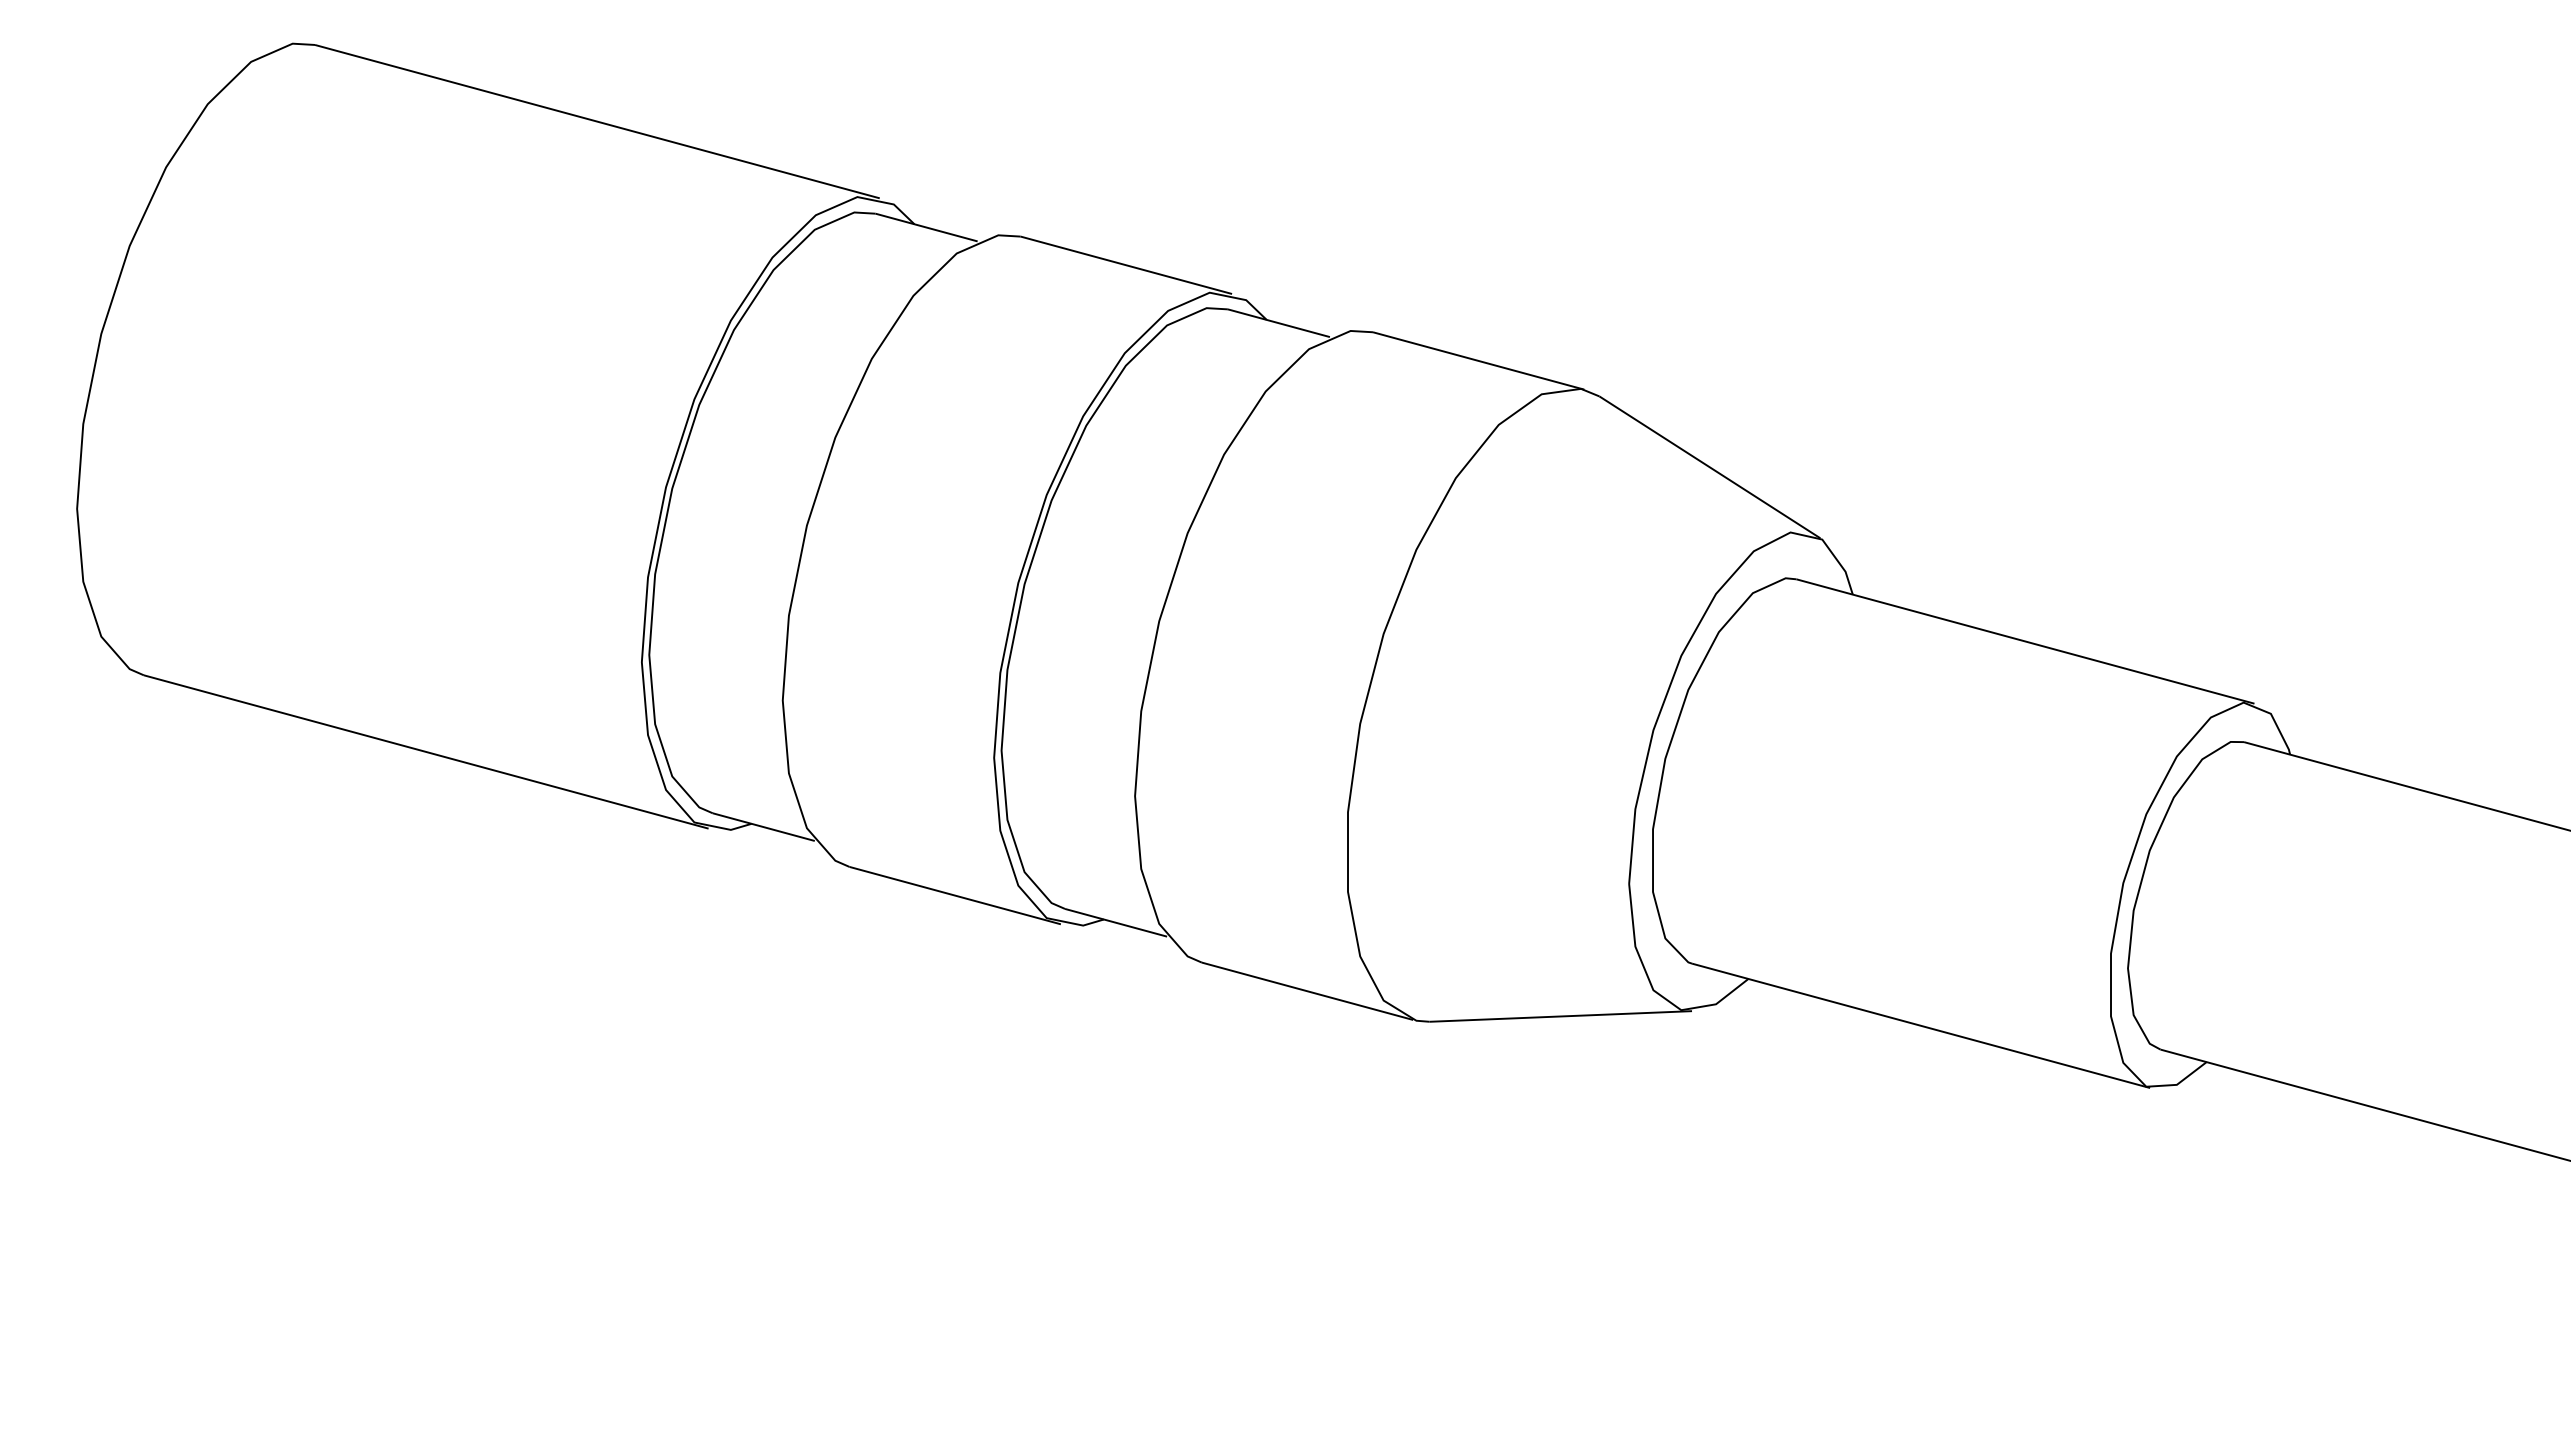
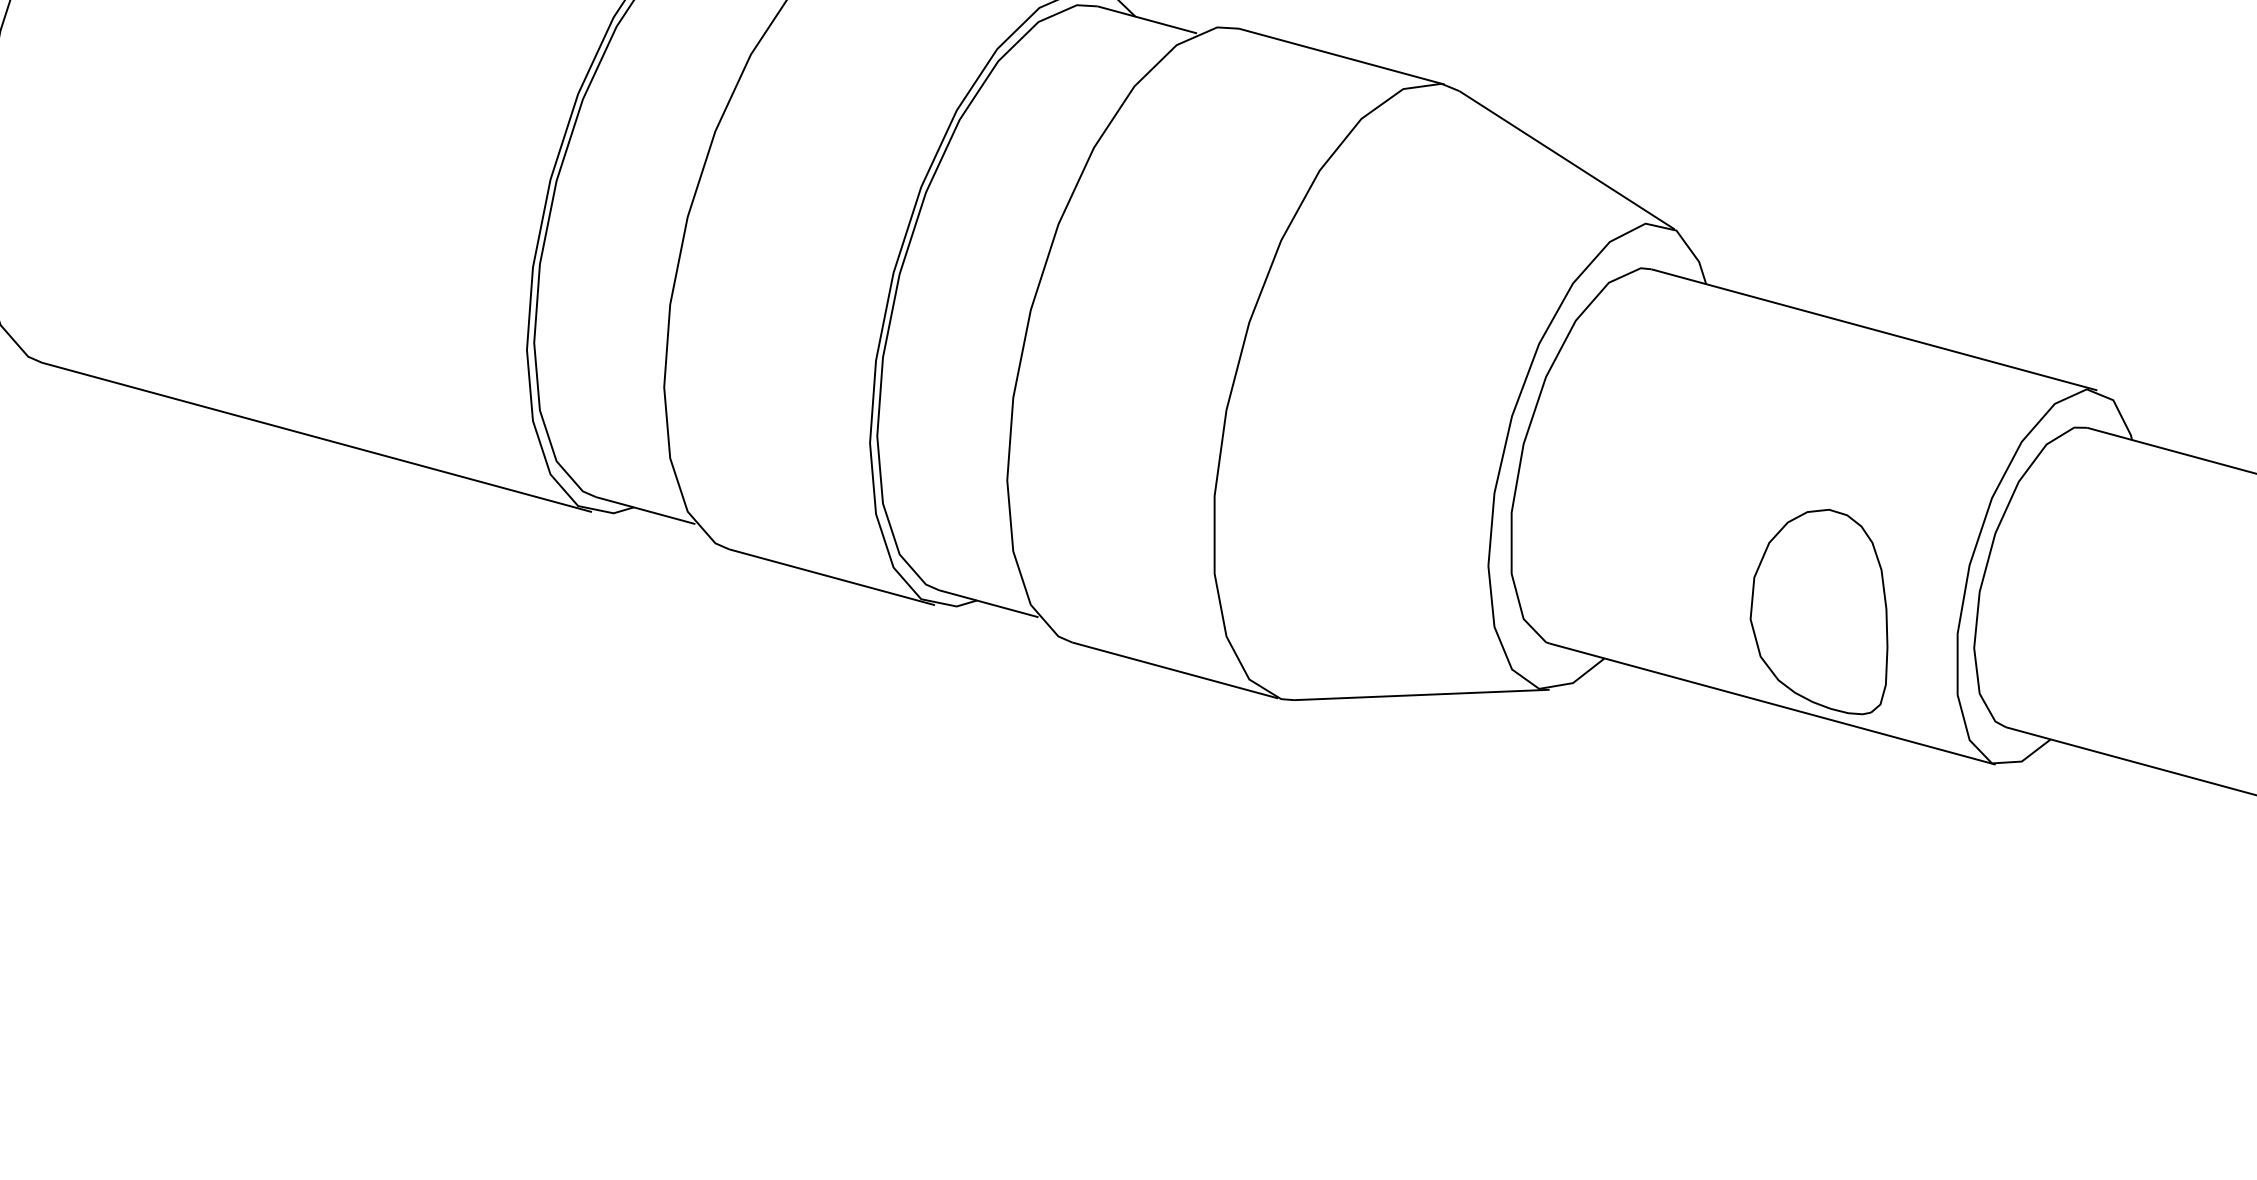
part: (1968, 931) -> (1818, 612), added

